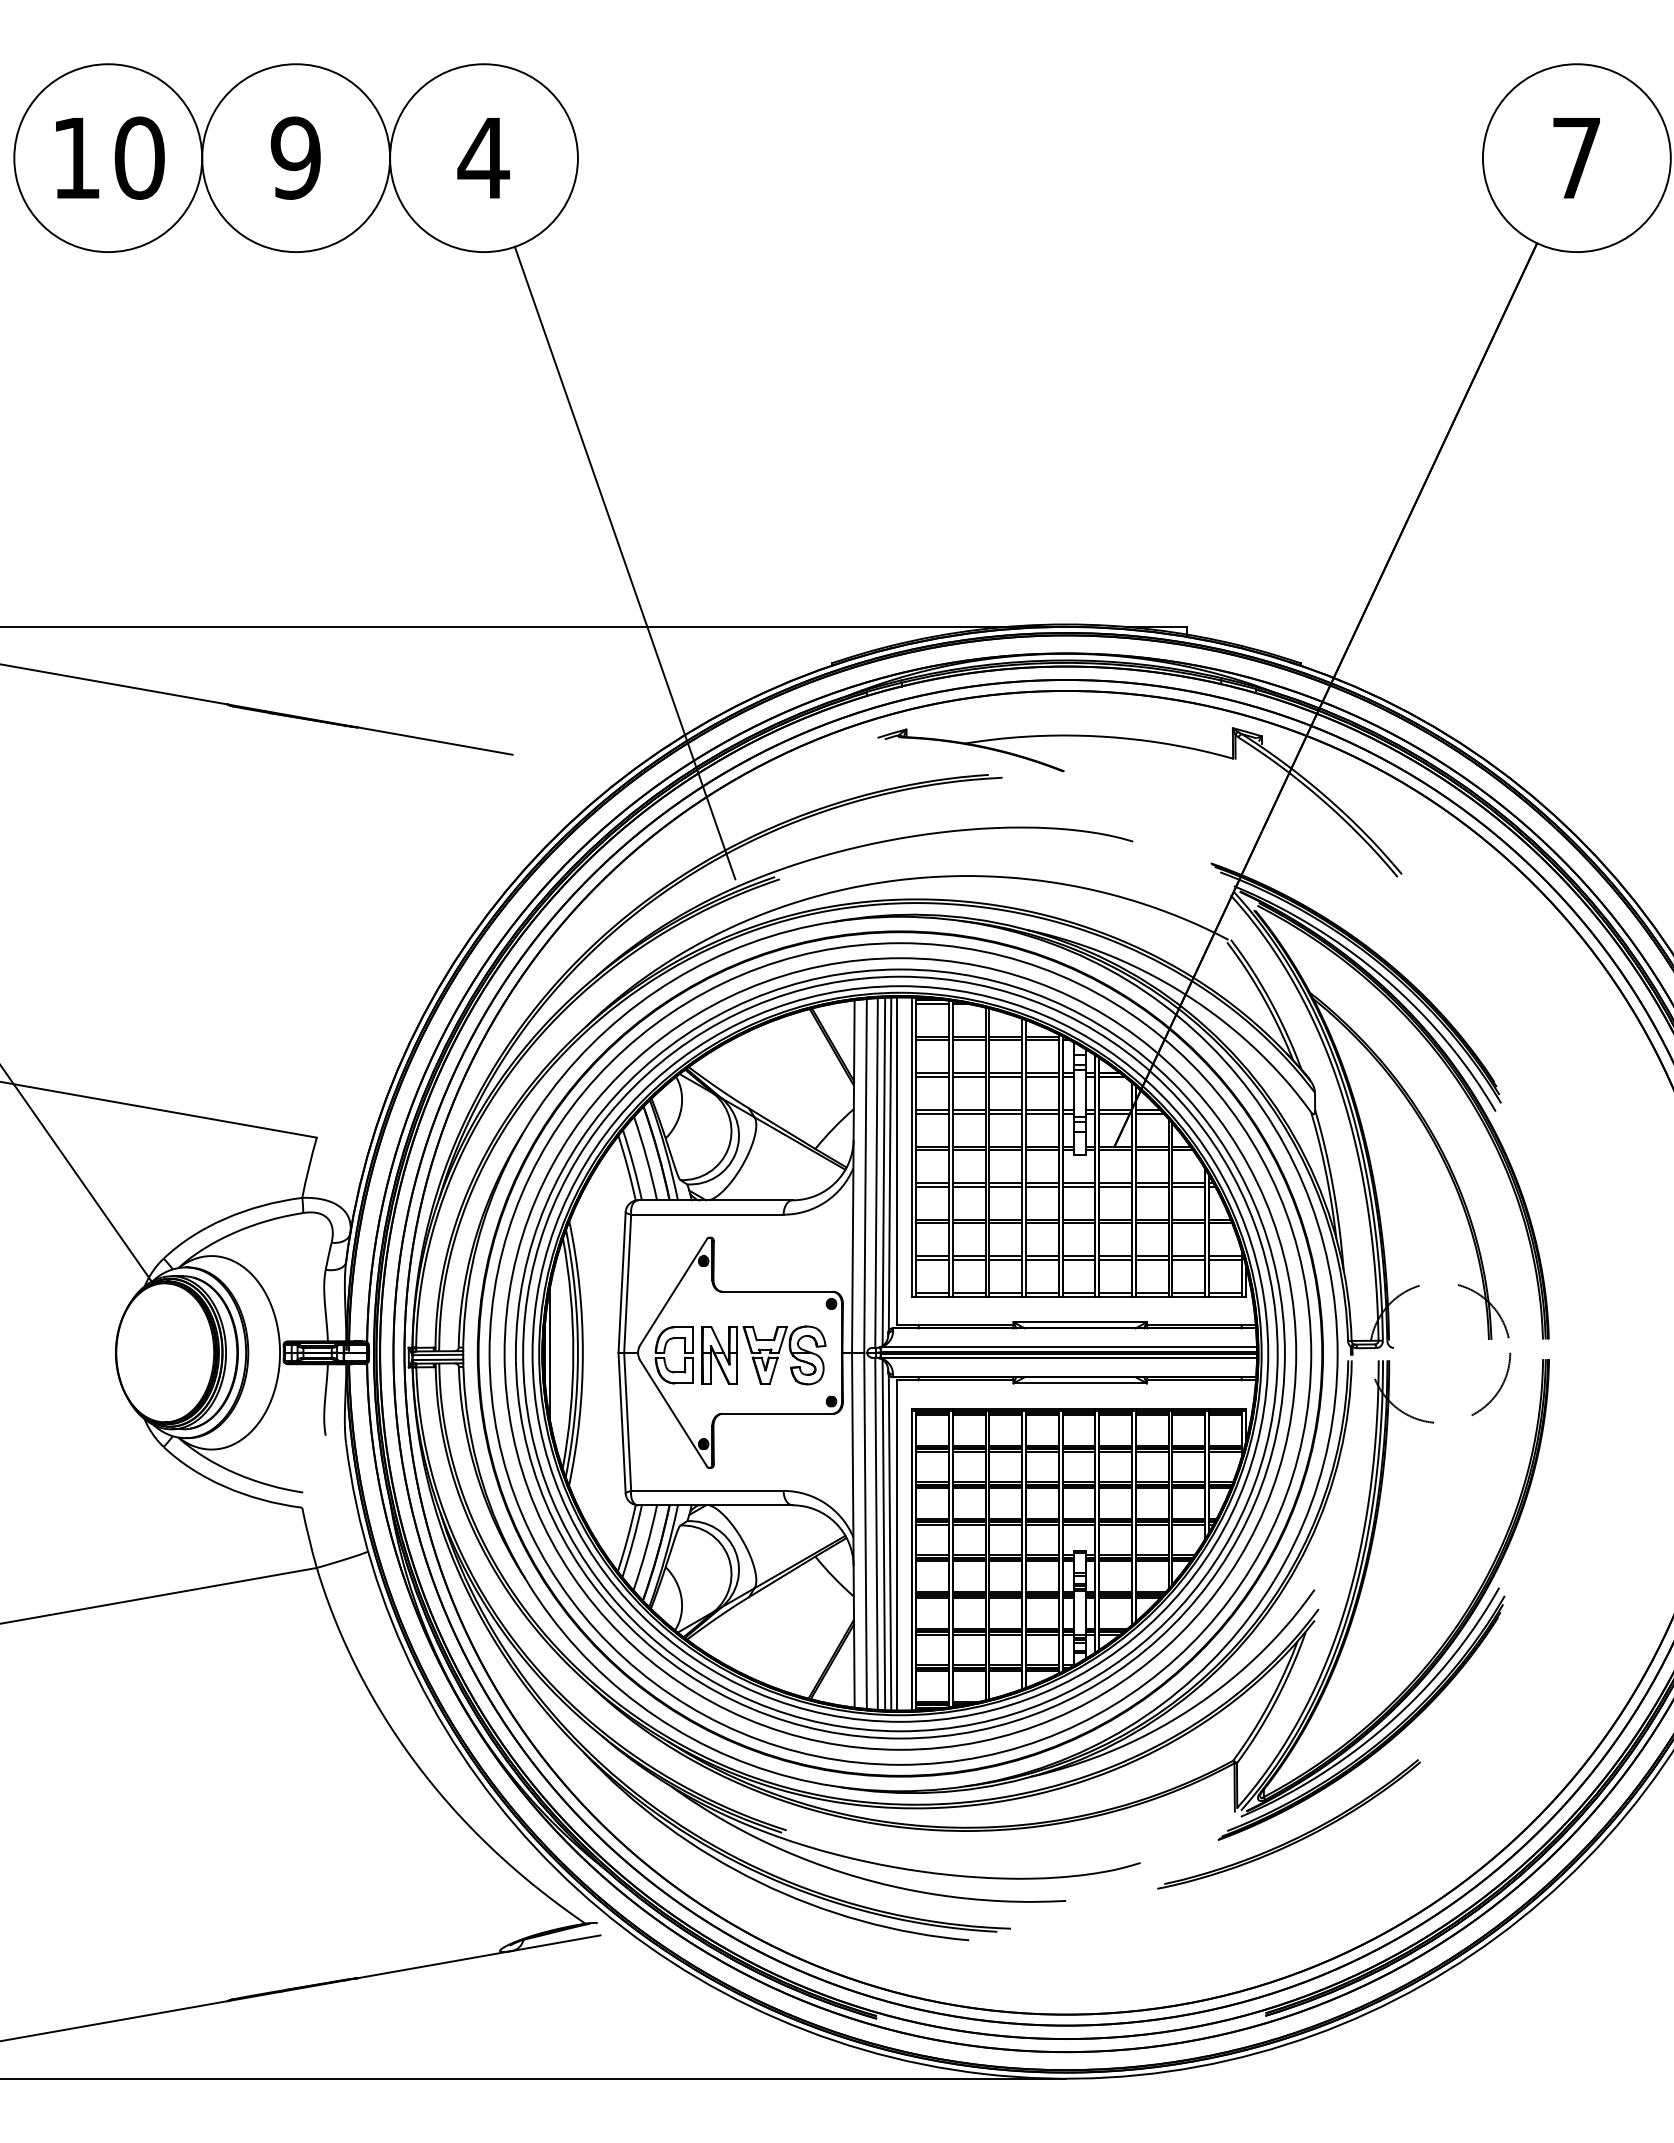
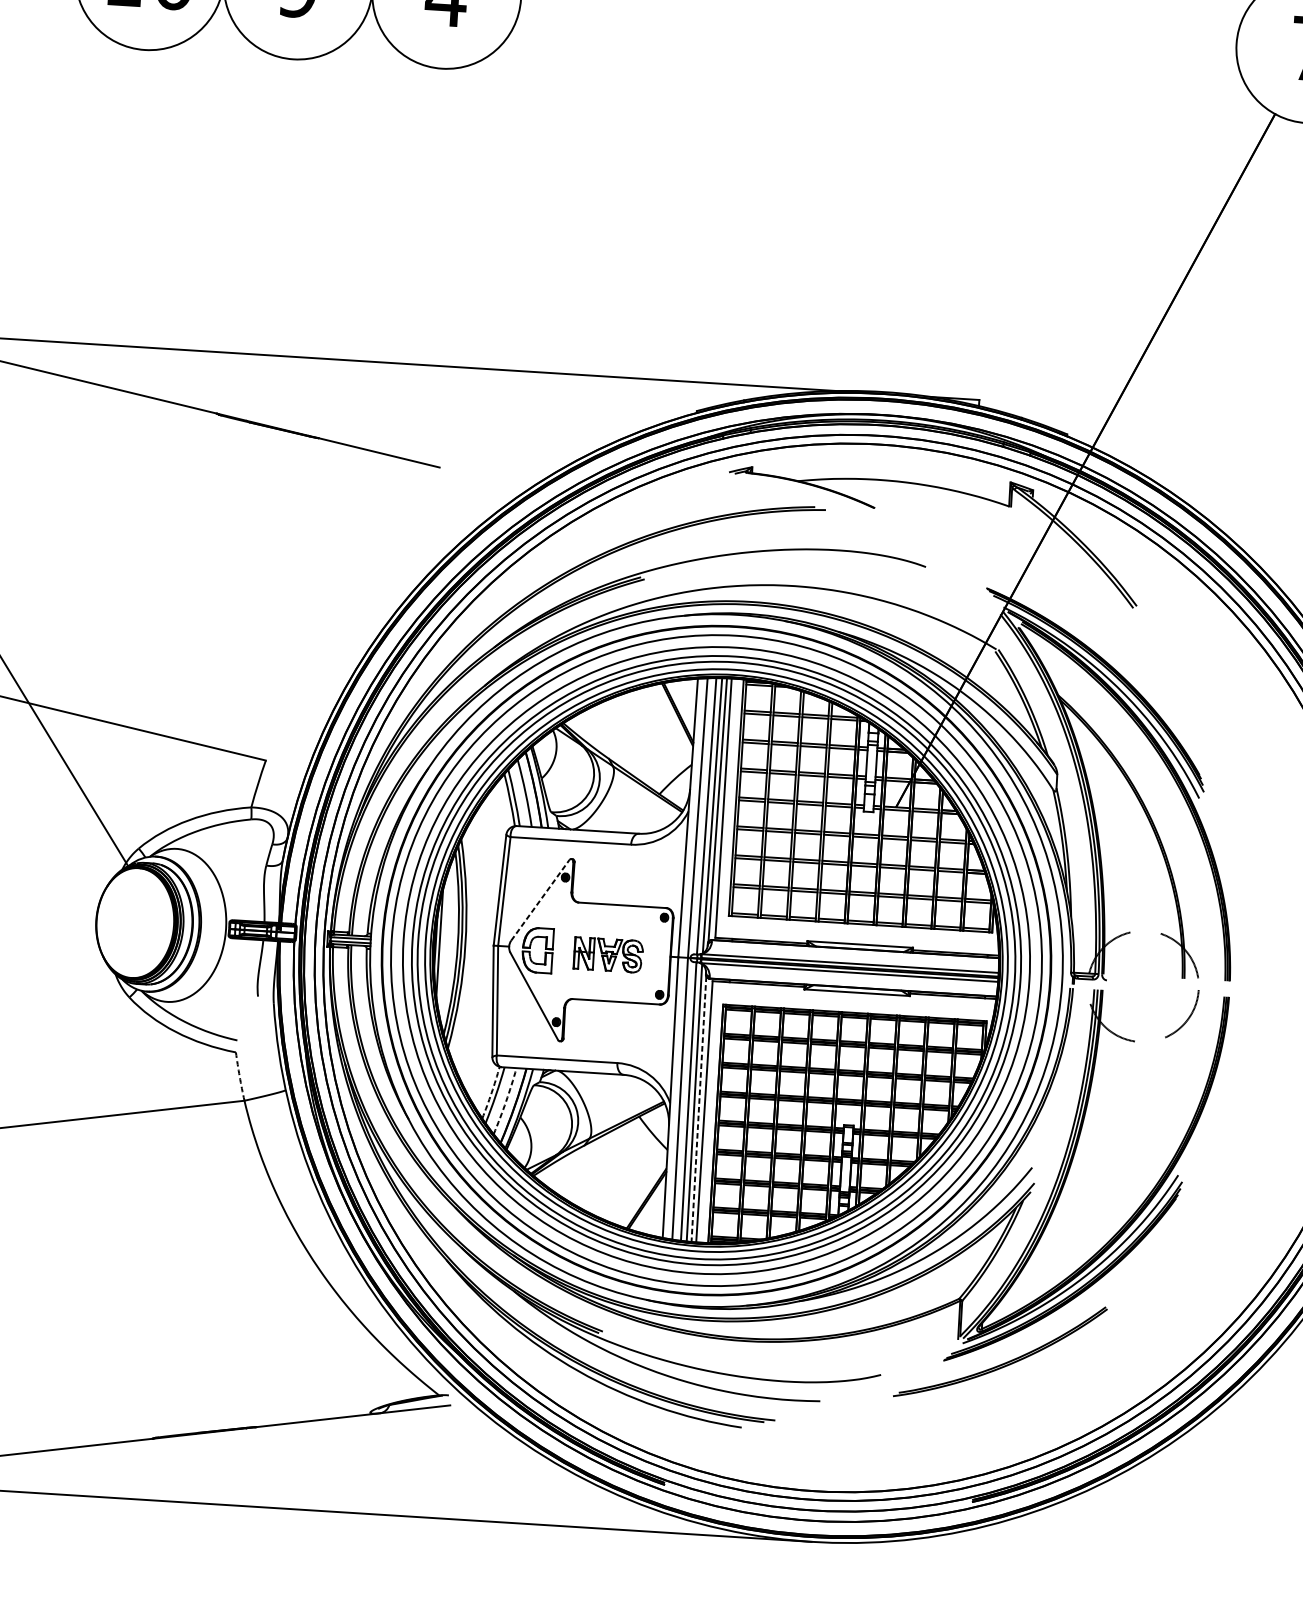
line: (624, 562) -> (537, 321), removed
line: (673, 1292) -> (540, 900), solid -> dashed
part: (763, 1355) -> (608, 954), size x0.7
arc: (308, 1537) -> (239, 1076), solid -> dashed
arc: (627, 1538) -> (491, 1092), solid -> dashed
line: (890, 1542) -> (699, 1109), solid -> dashed
arc: (646, 1548) -> (506, 1101), solid -> dashed

